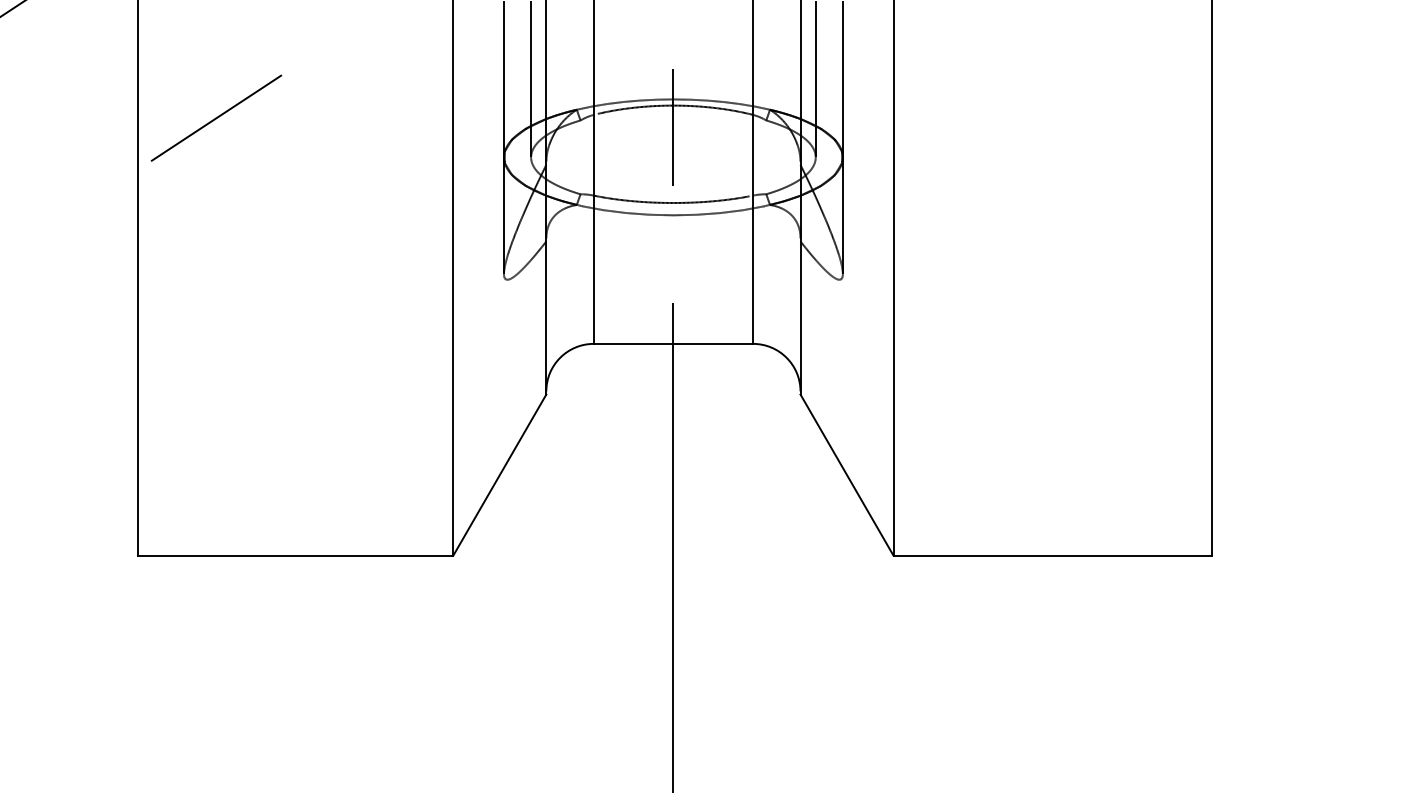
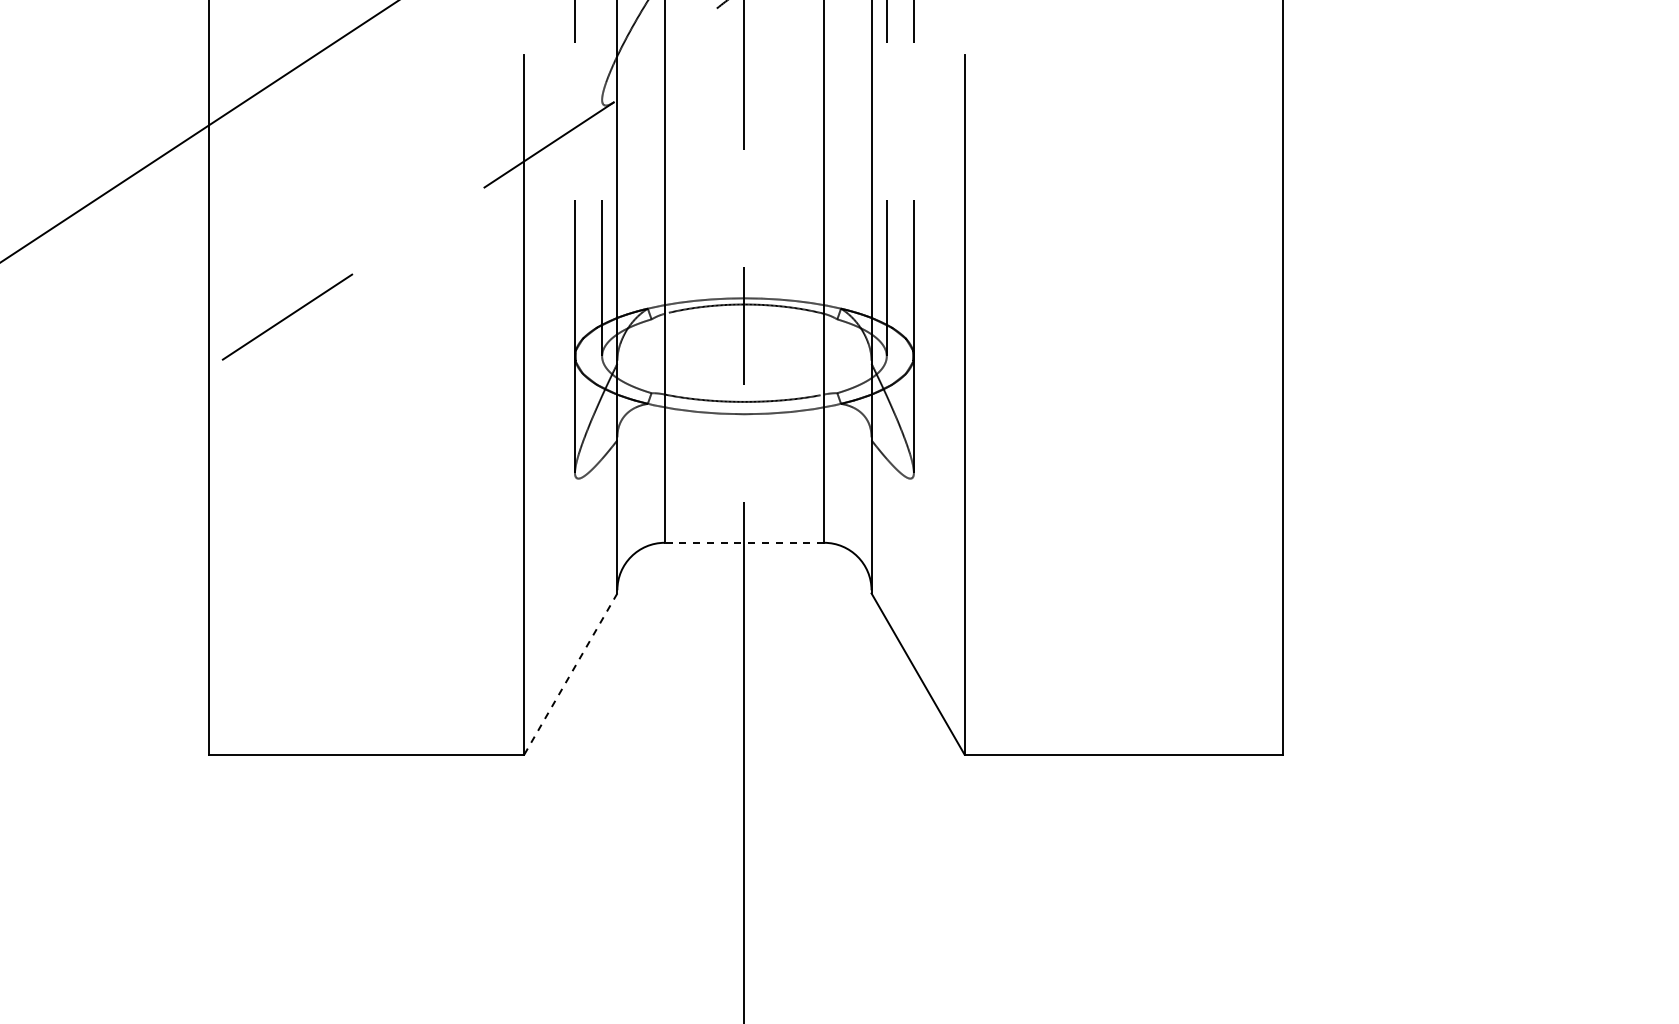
line: (673, 343) -> (744, 542), solid -> dashed
line: (499, 475) -> (570, 674), solid -> dashed

